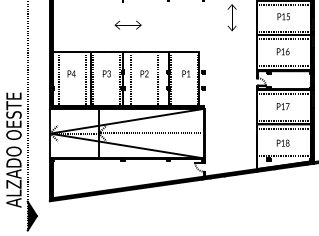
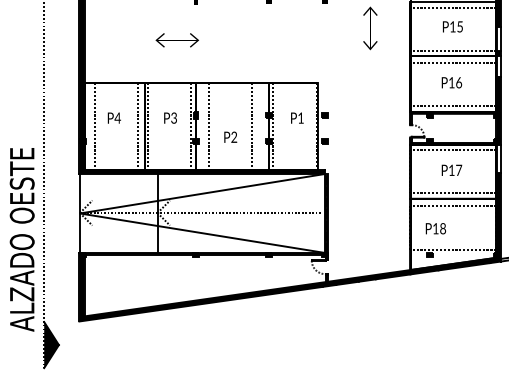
part: (127, 24) -> (176, 39), moved
text: (144, 73) -> (230, 136), moved
text: (282, 142) -> (434, 227), moved

